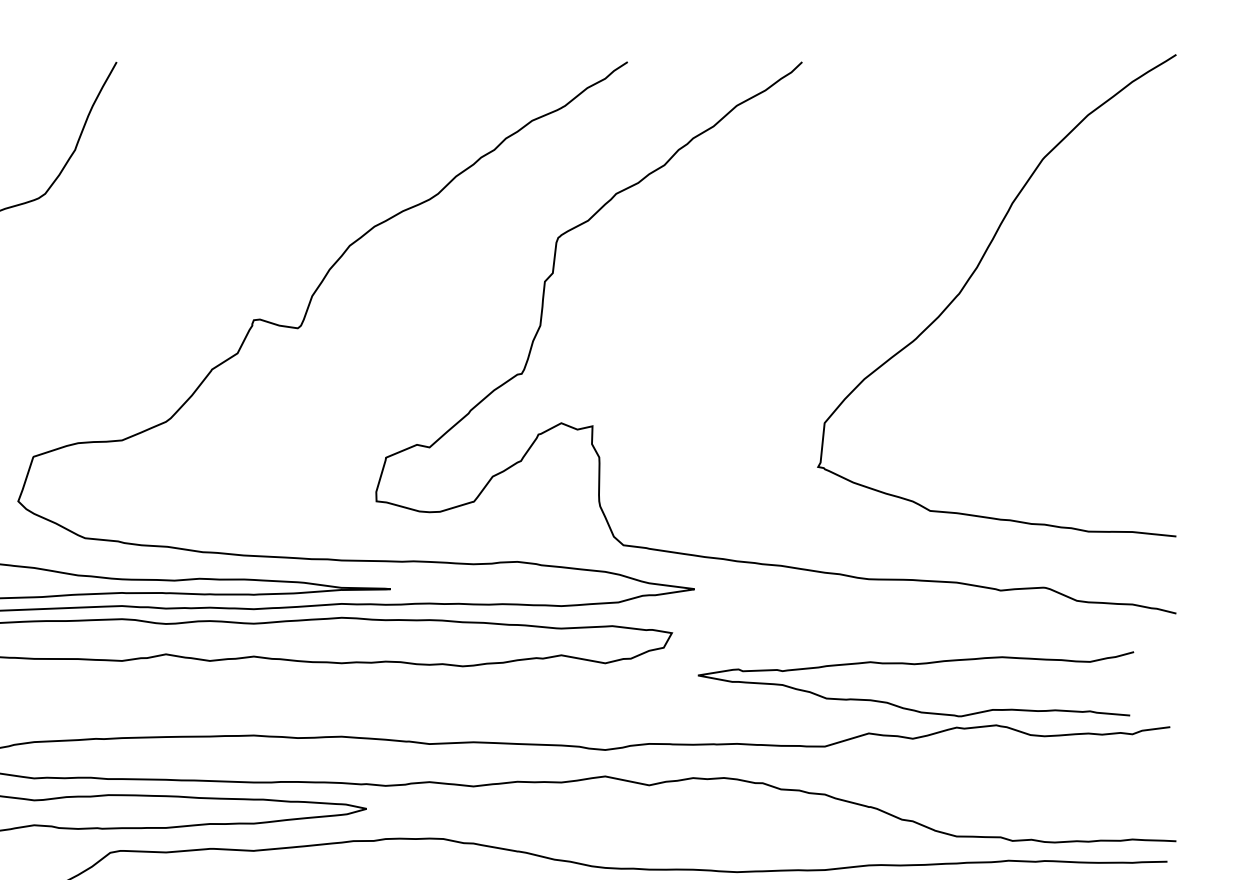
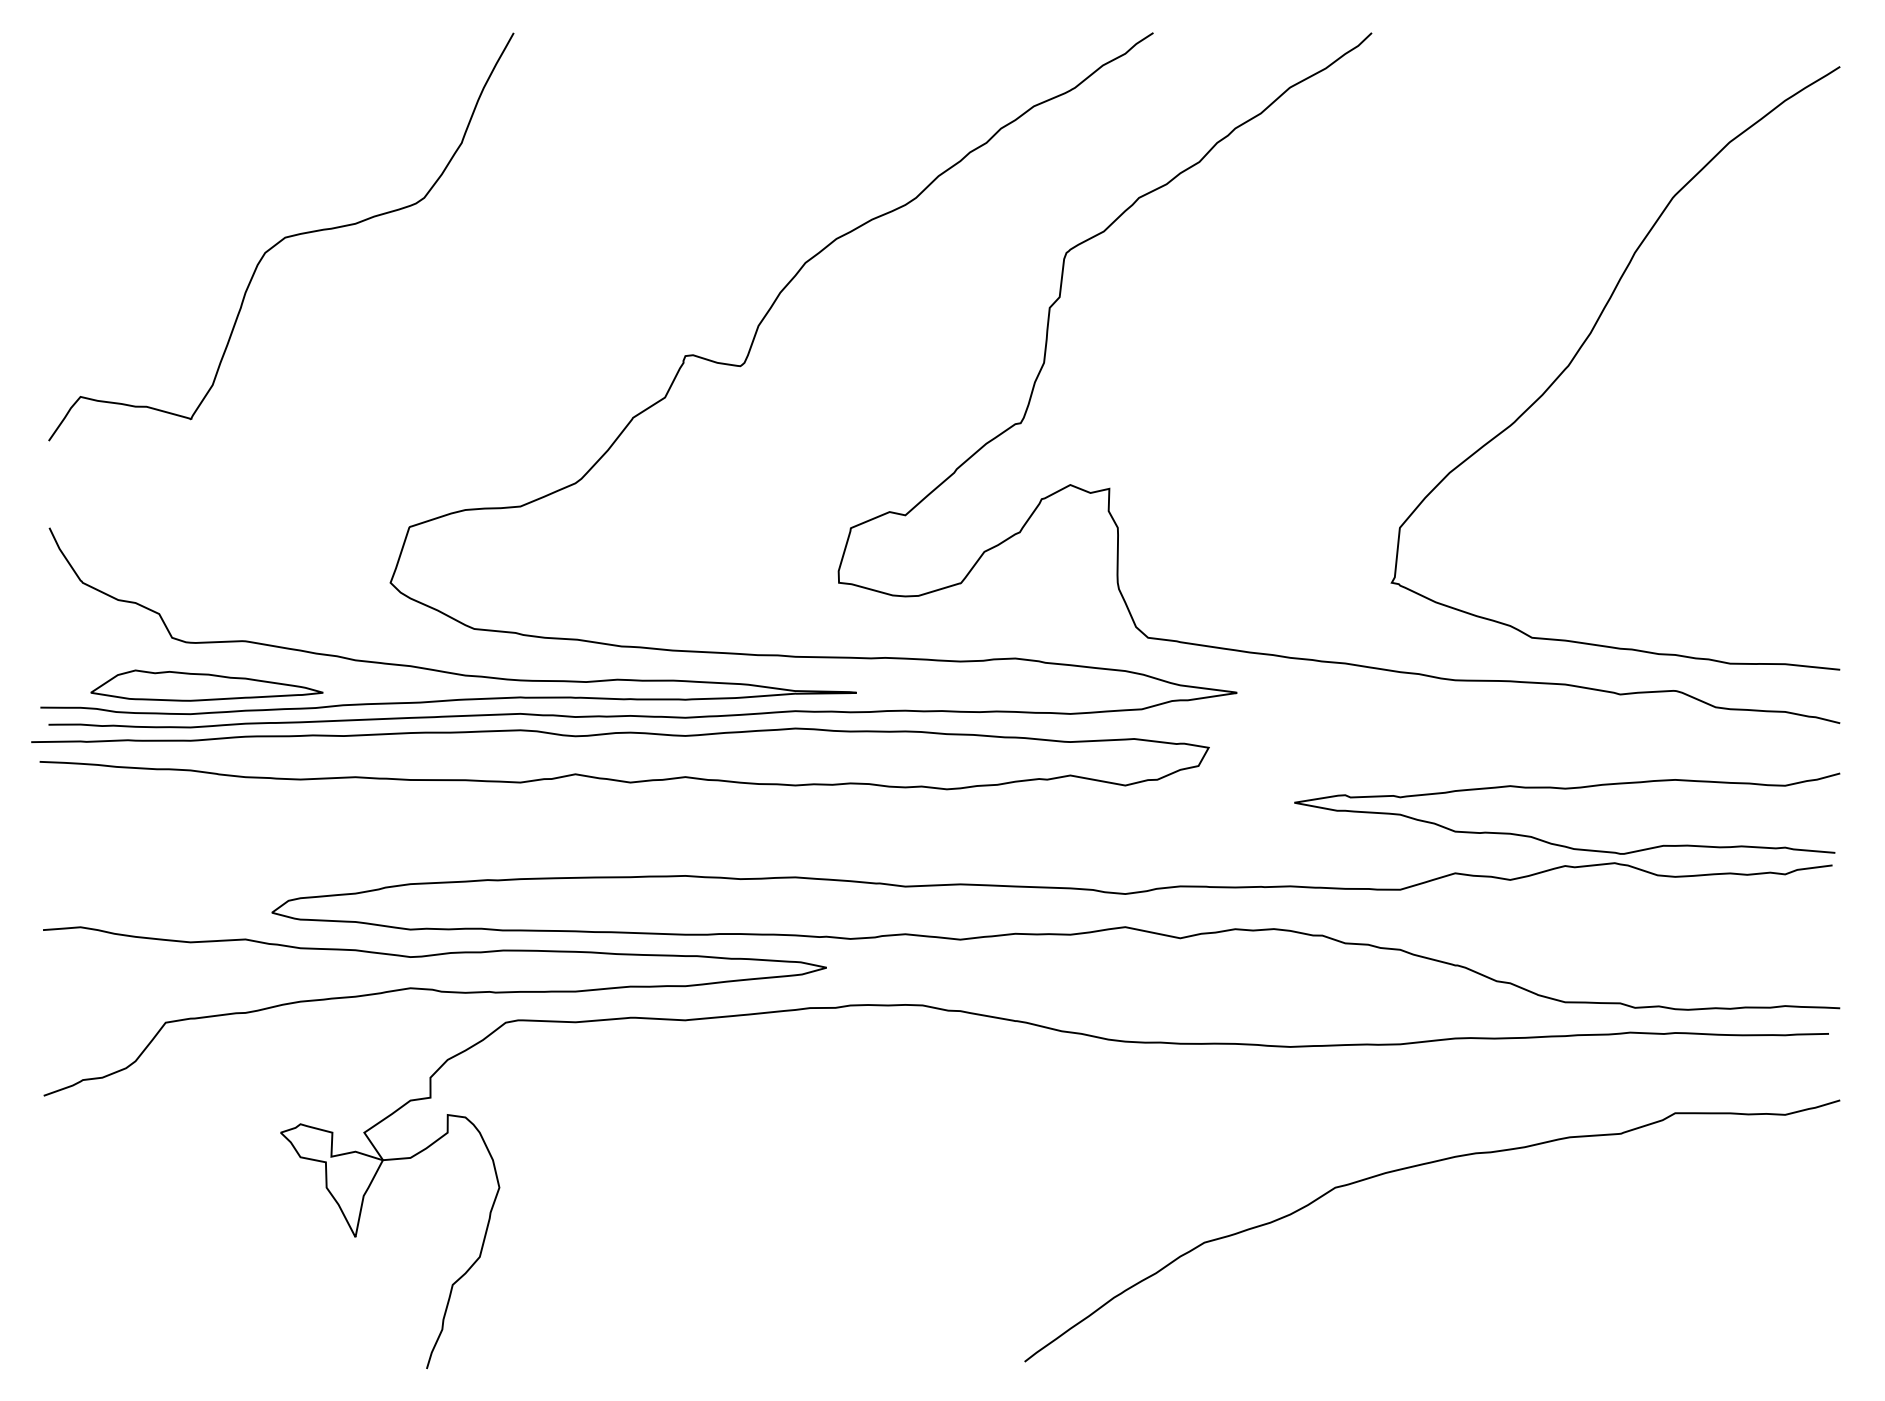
curve: (971, 277) -> (1583, 345), moved
curve: (916, 664) -> (1567, 789), moved

